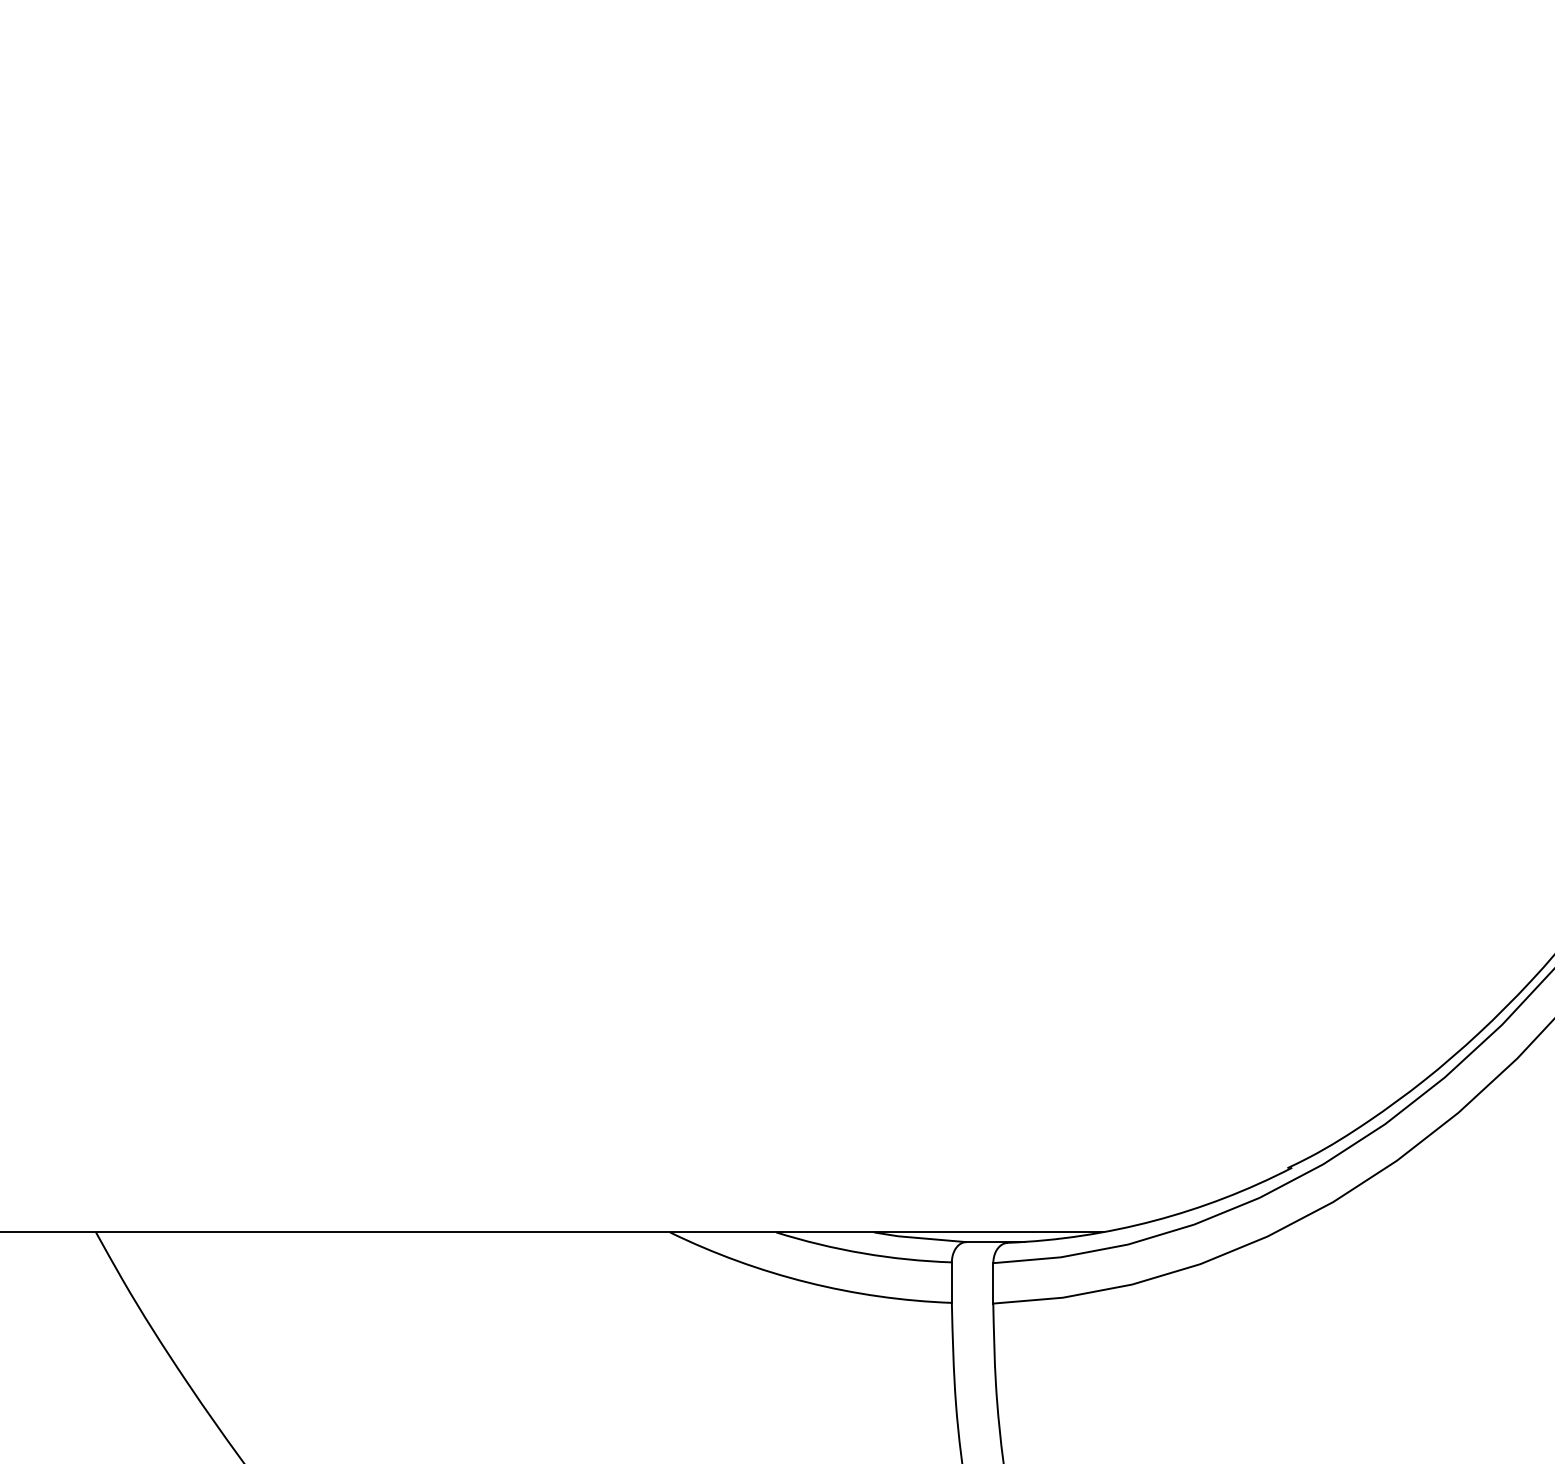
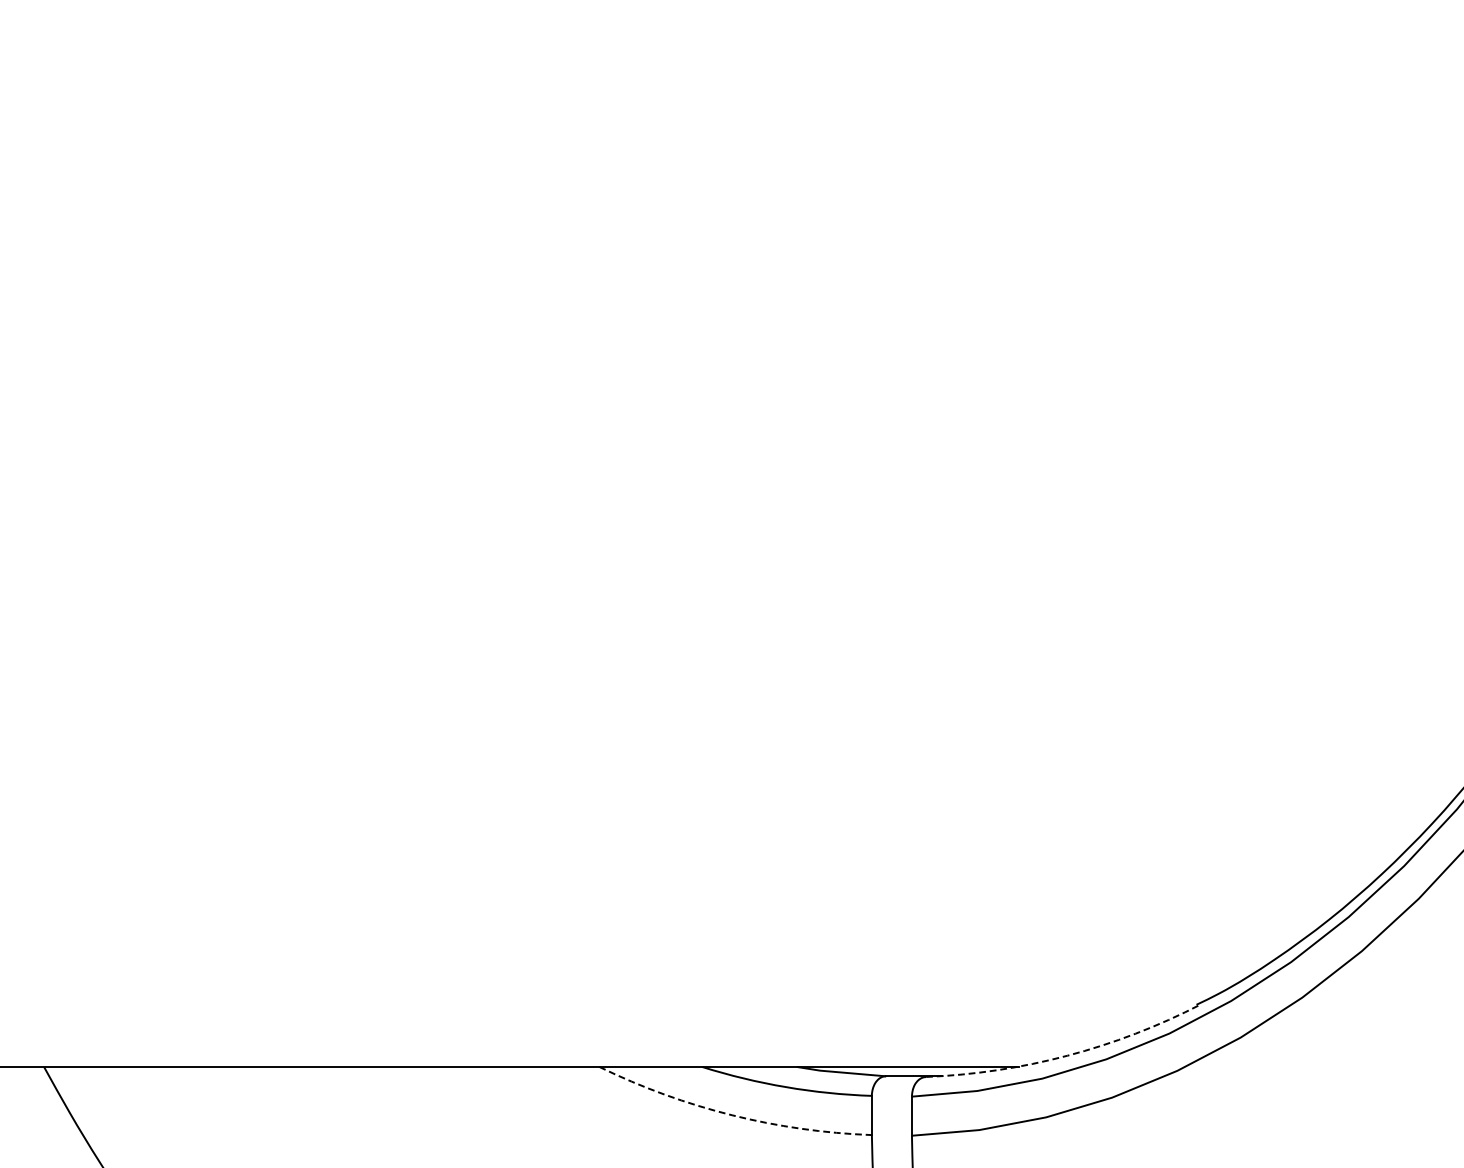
arc: (1154, 1220) -> (1067, 1055), solid -> dashed
arc: (807, 1282) -> (732, 1115), solid -> dashed

